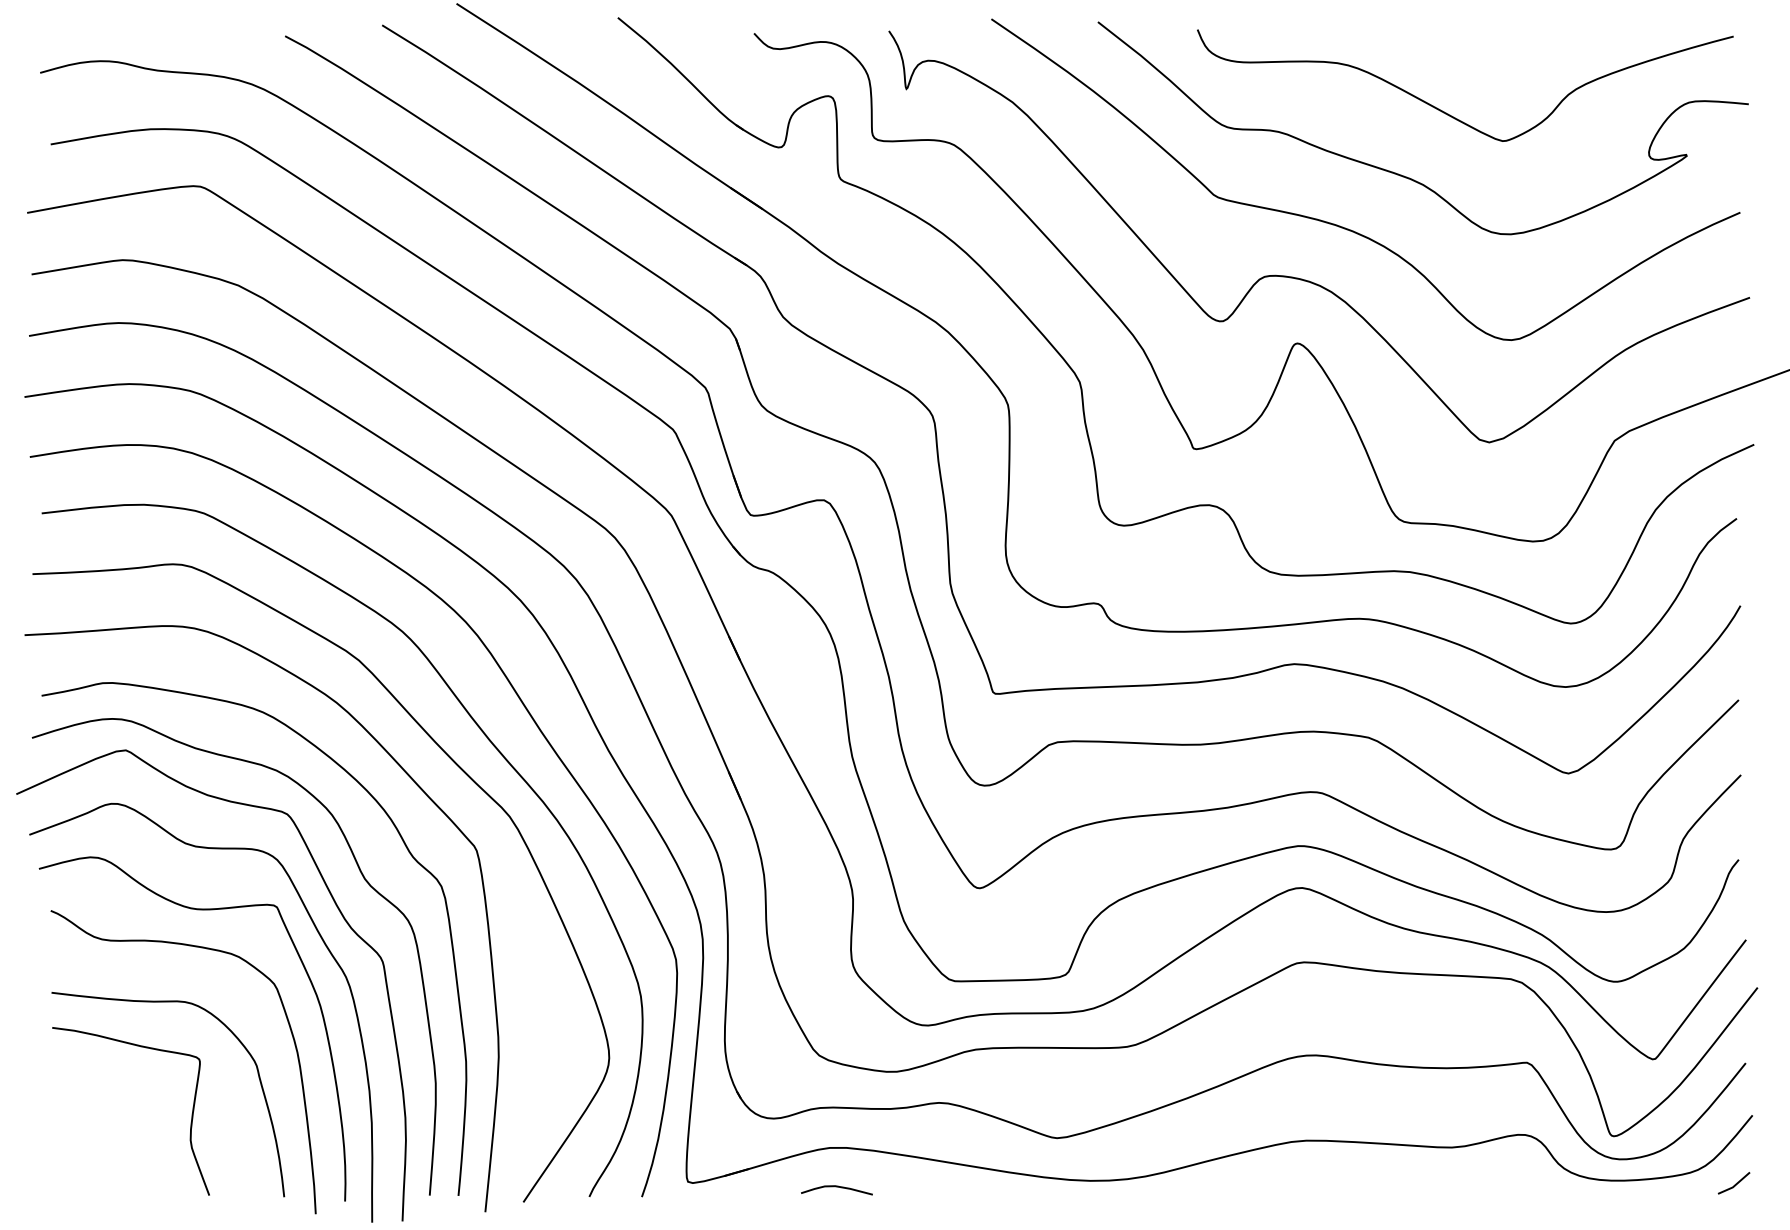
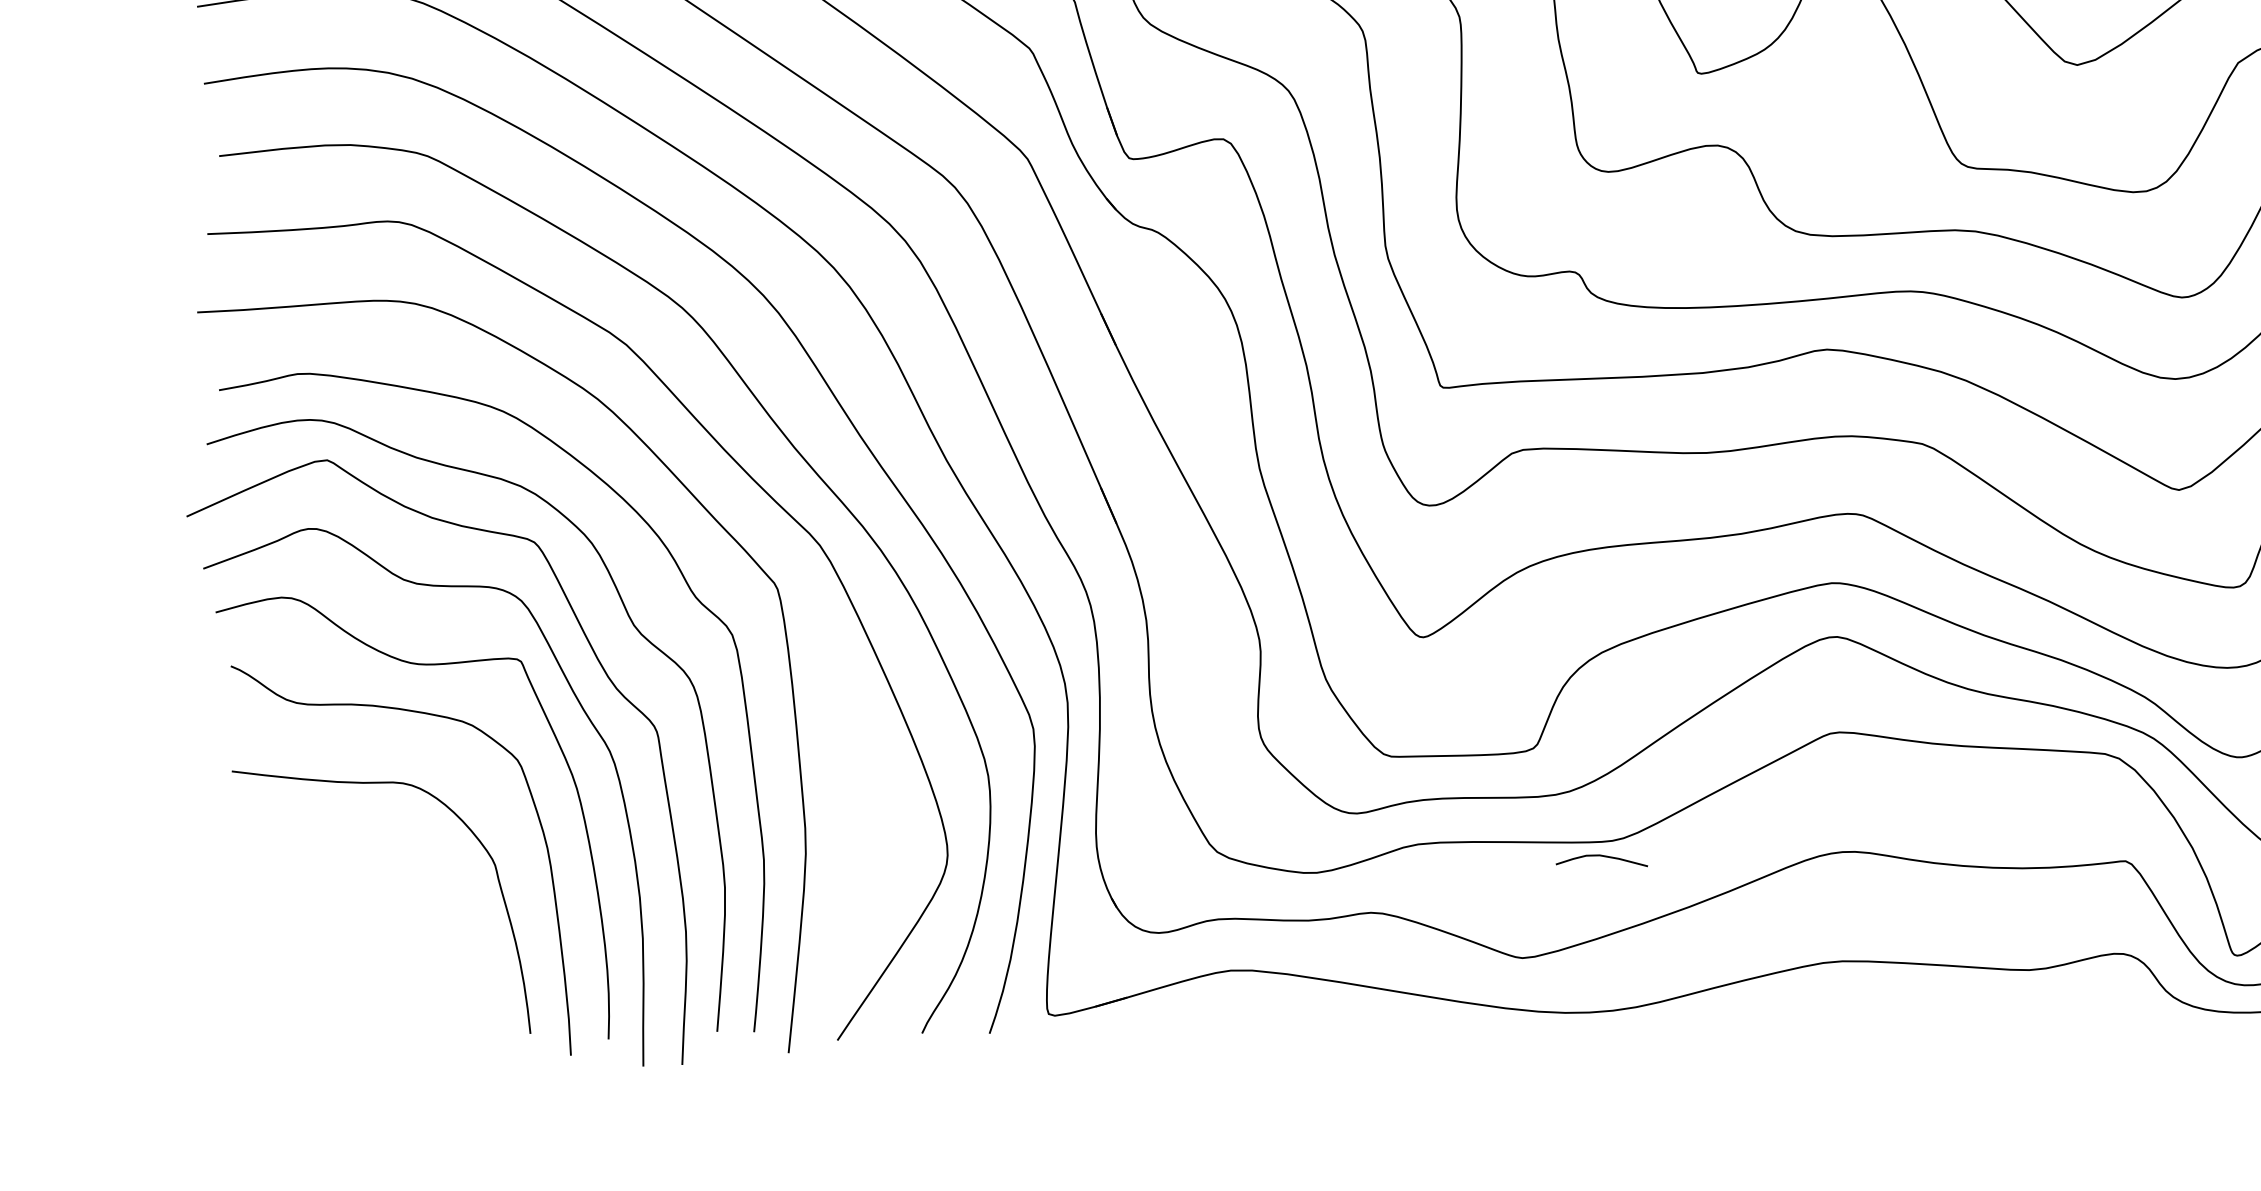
curve: (190, 1122) -> (410, 937), removed
curve: (836, 1187) -> (1601, 857), moved

